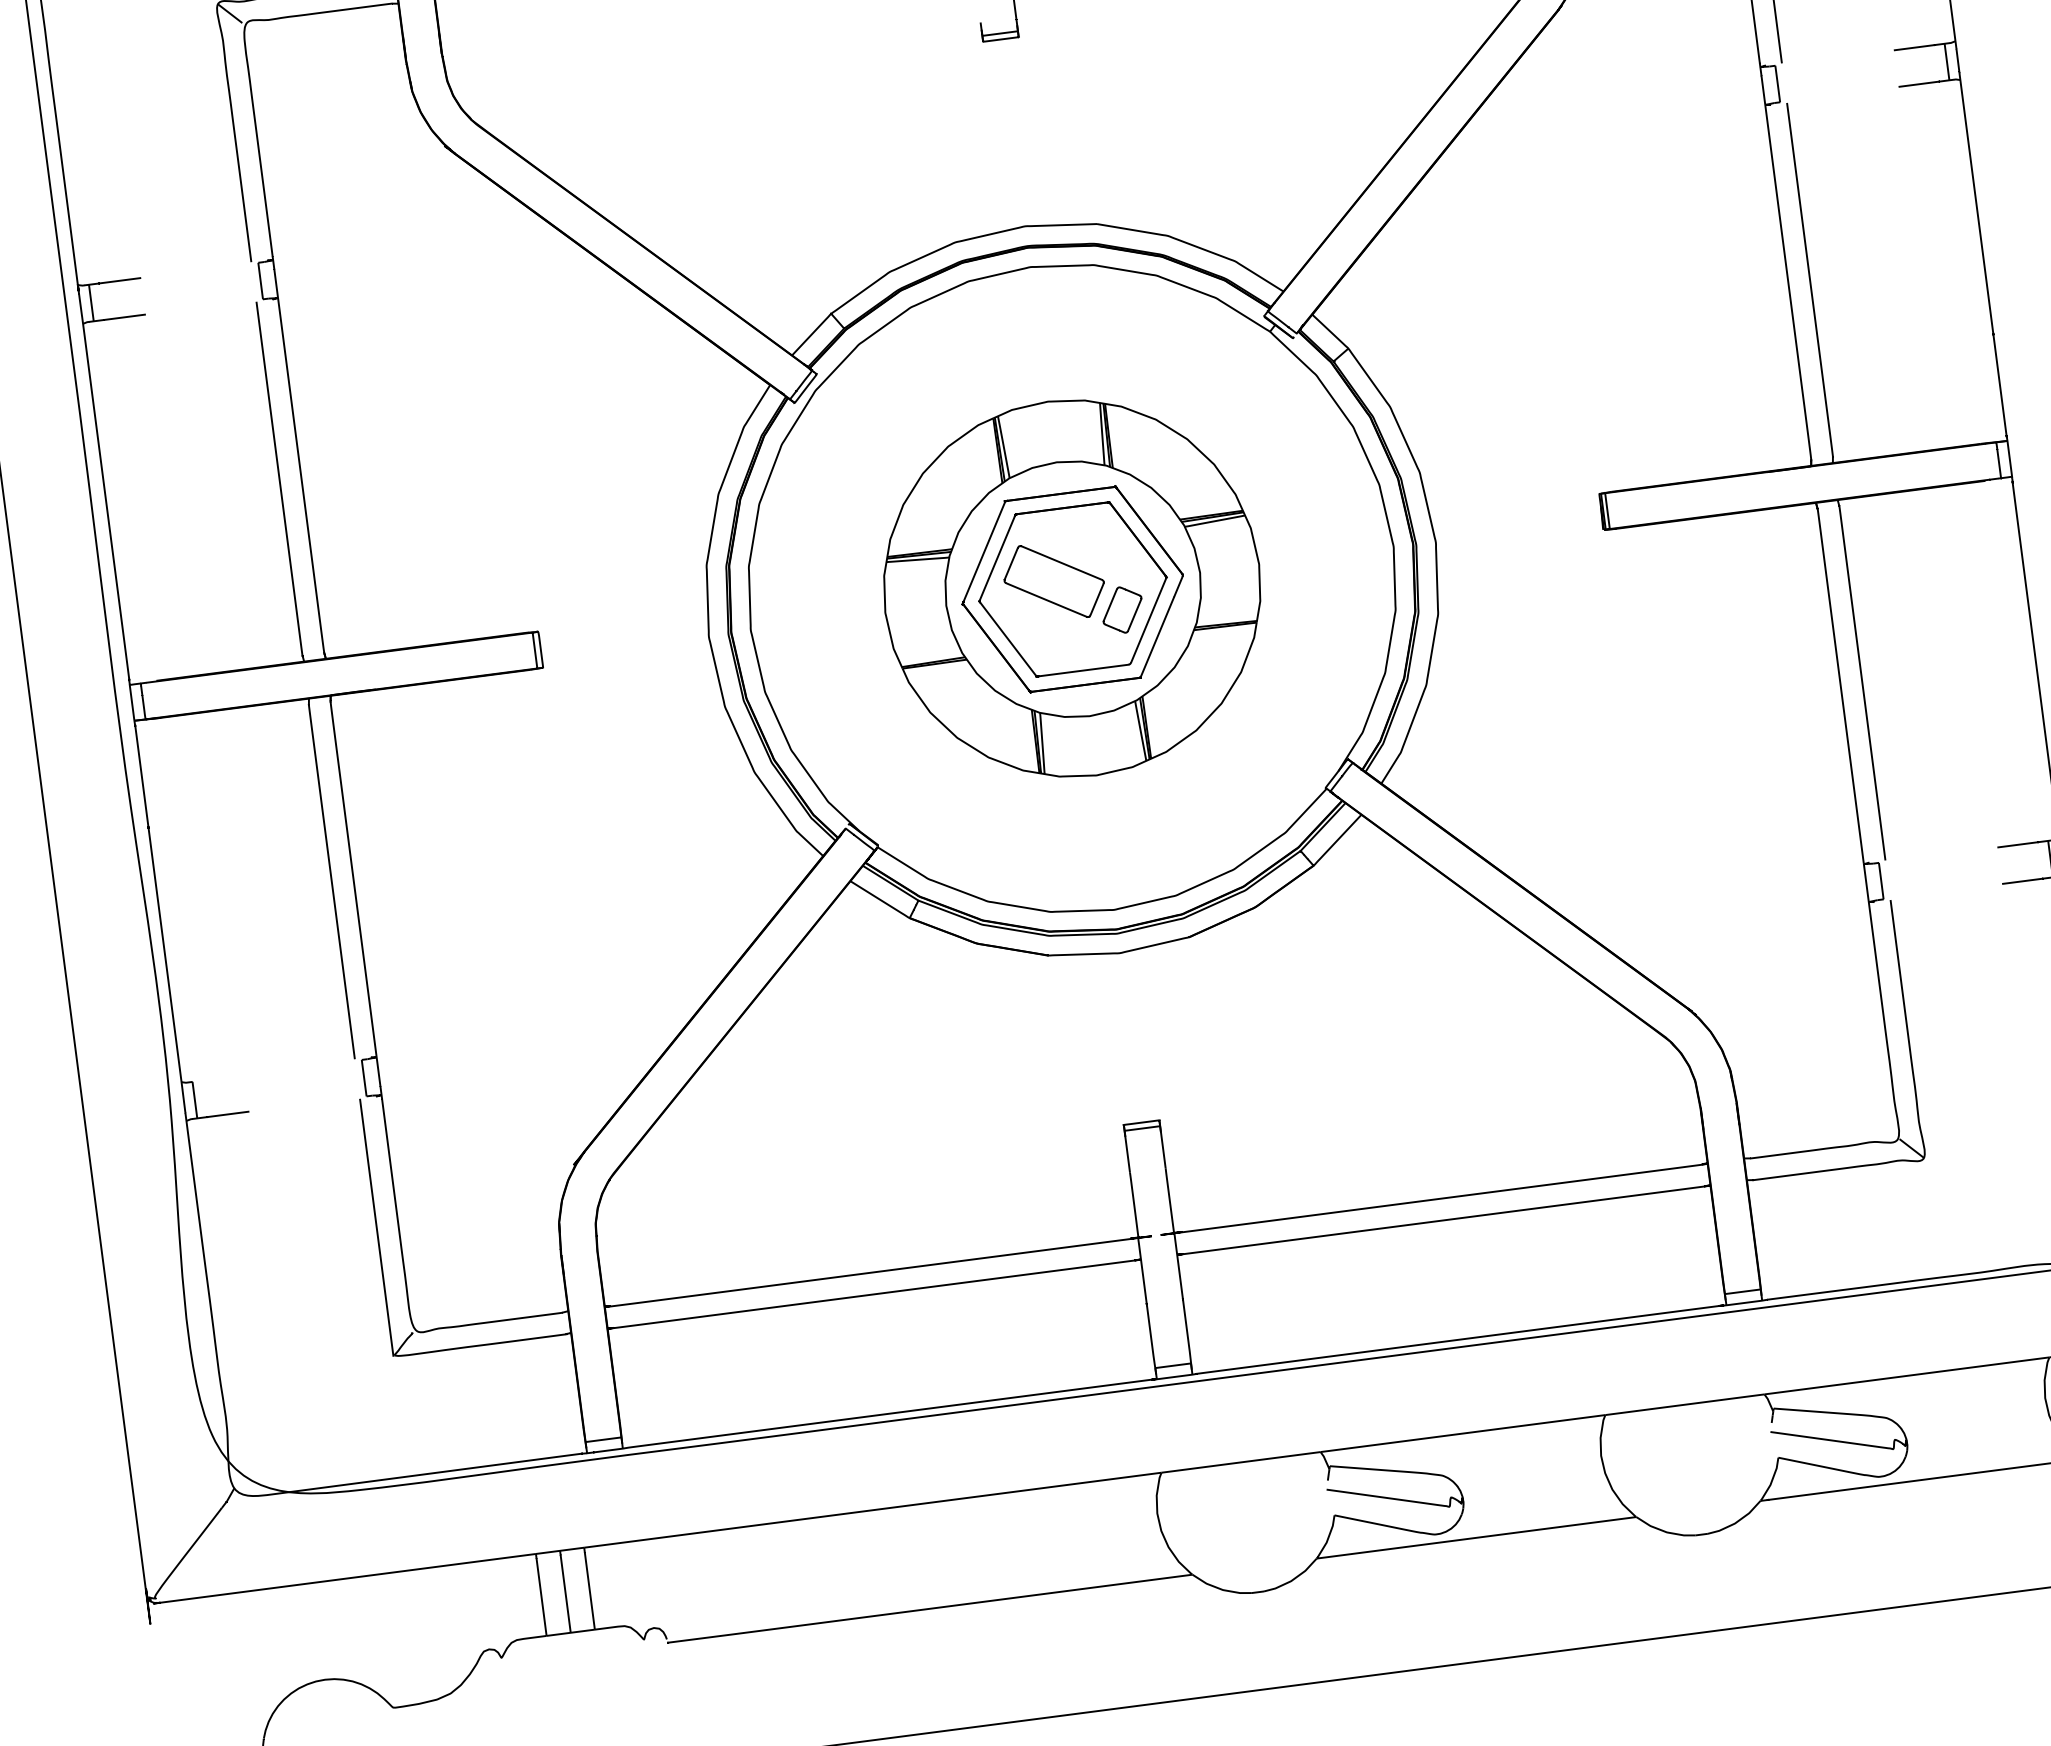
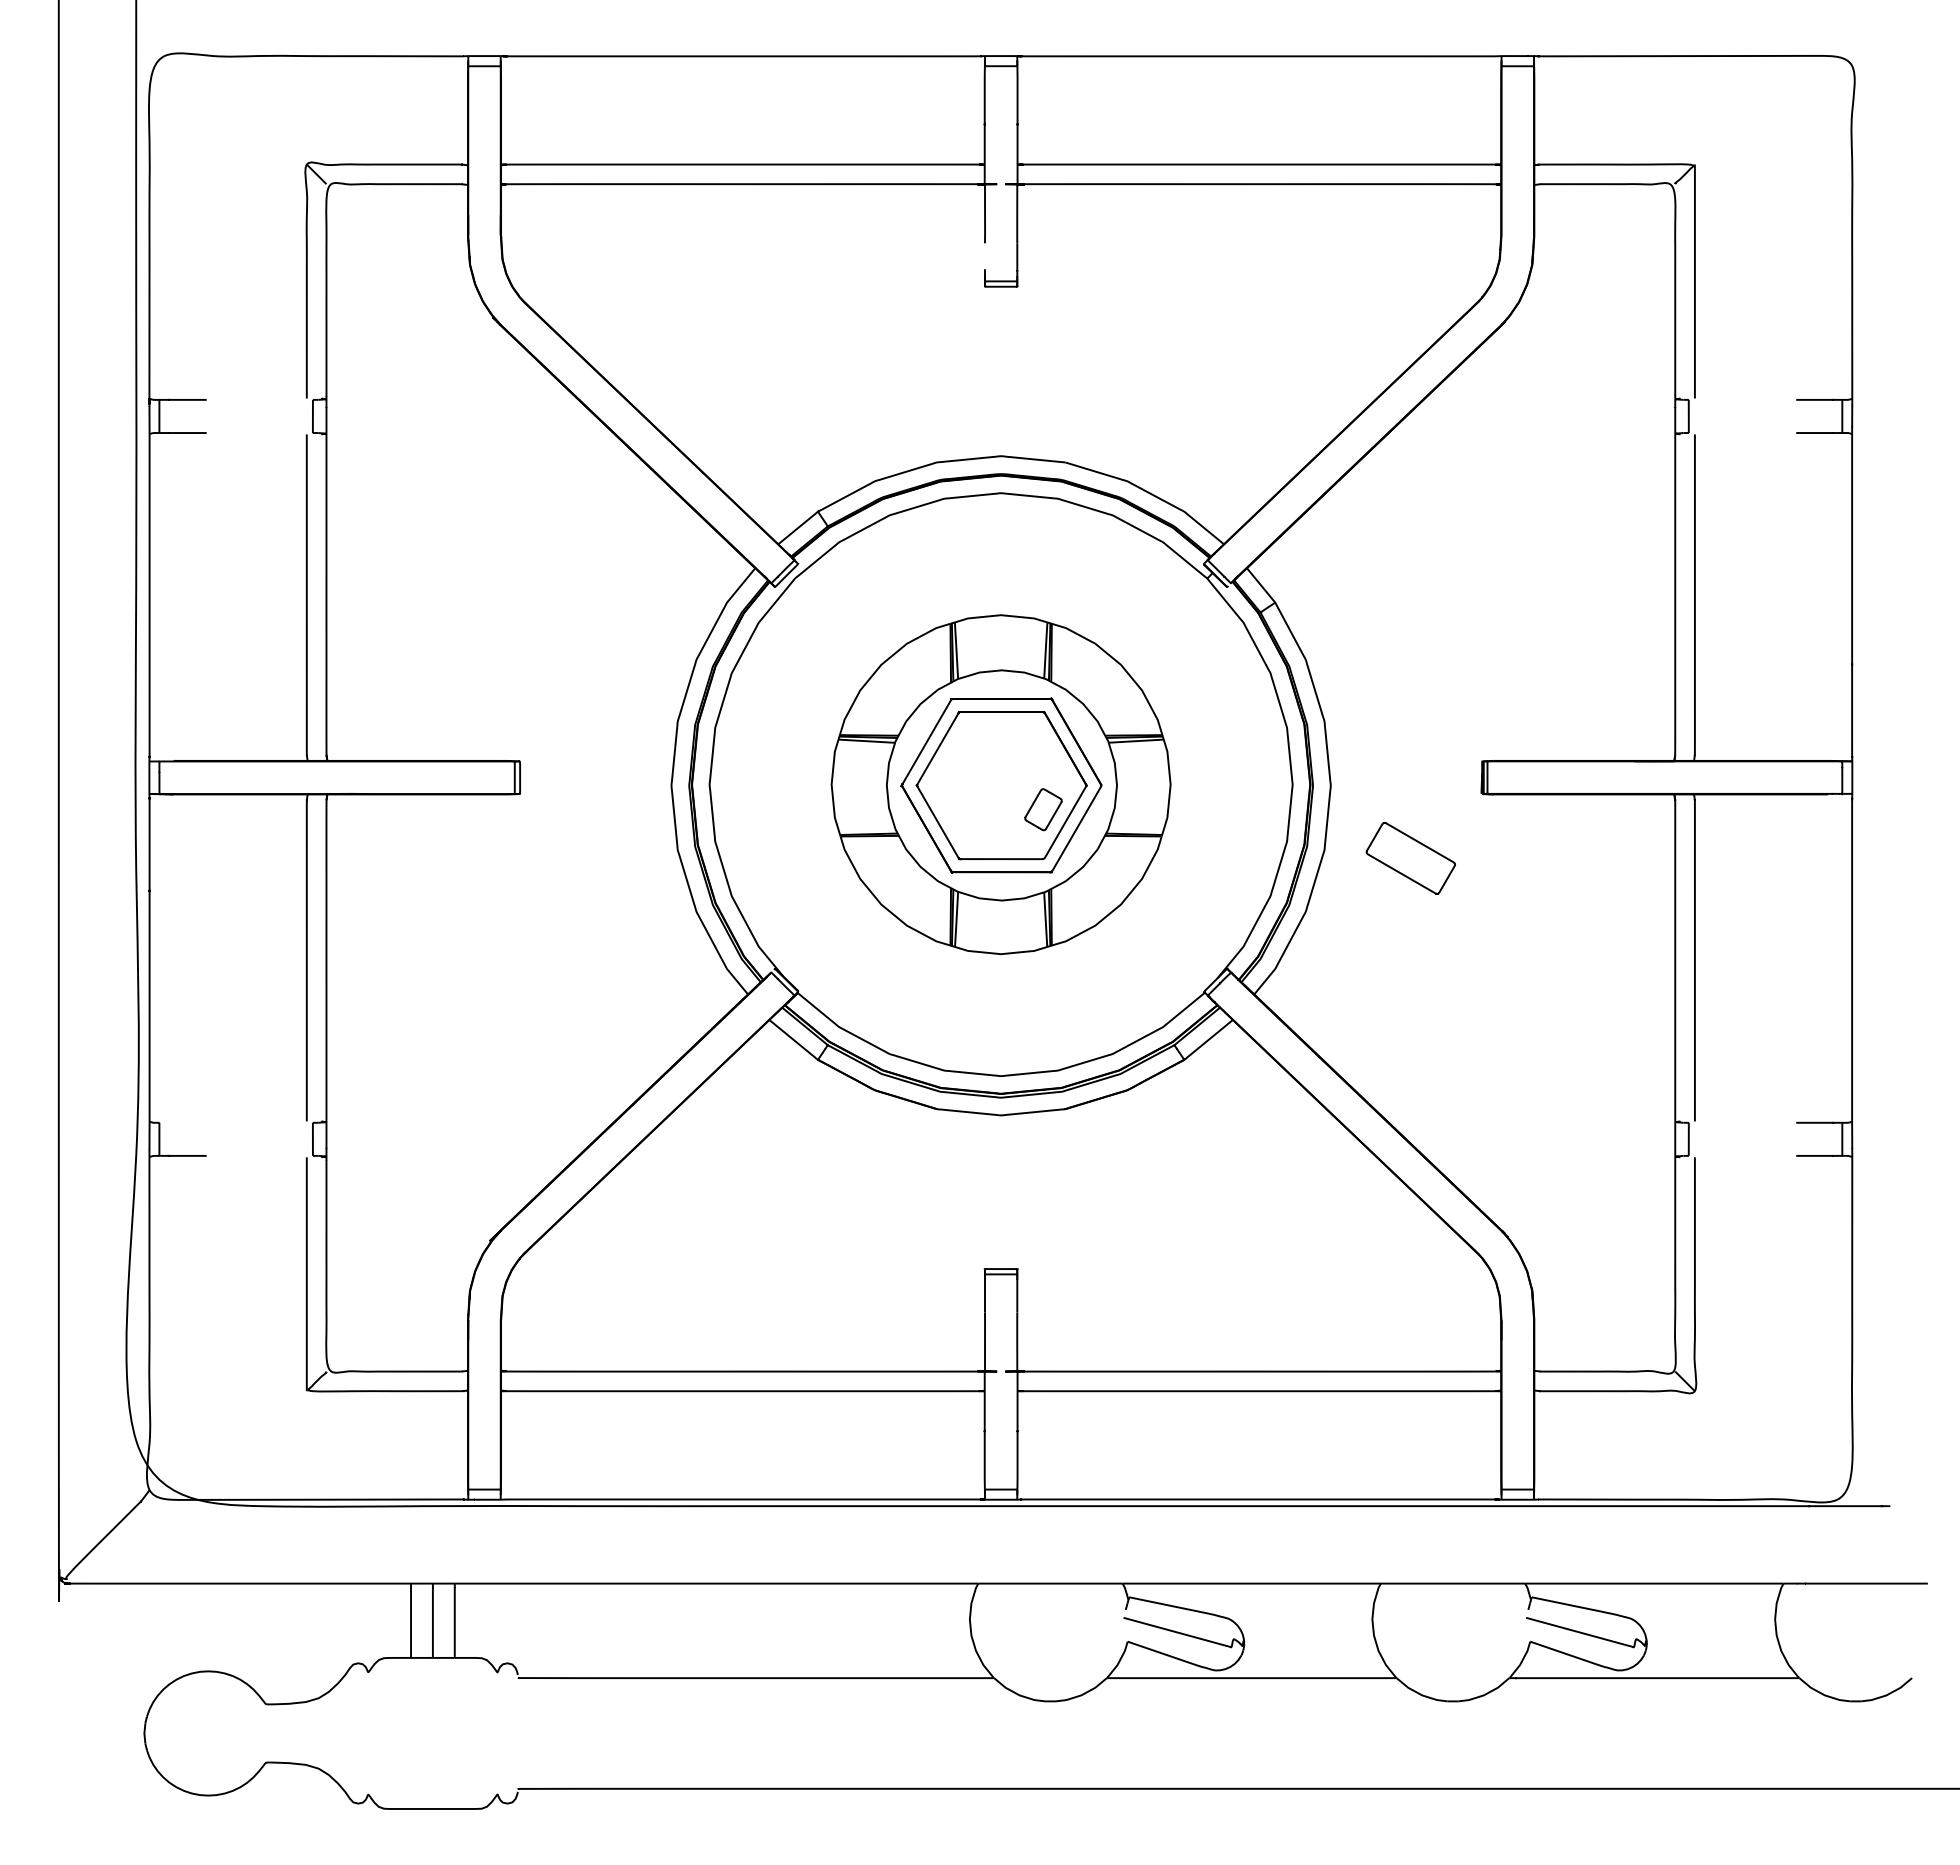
part: (1053, 581) -> (1410, 858), moved

